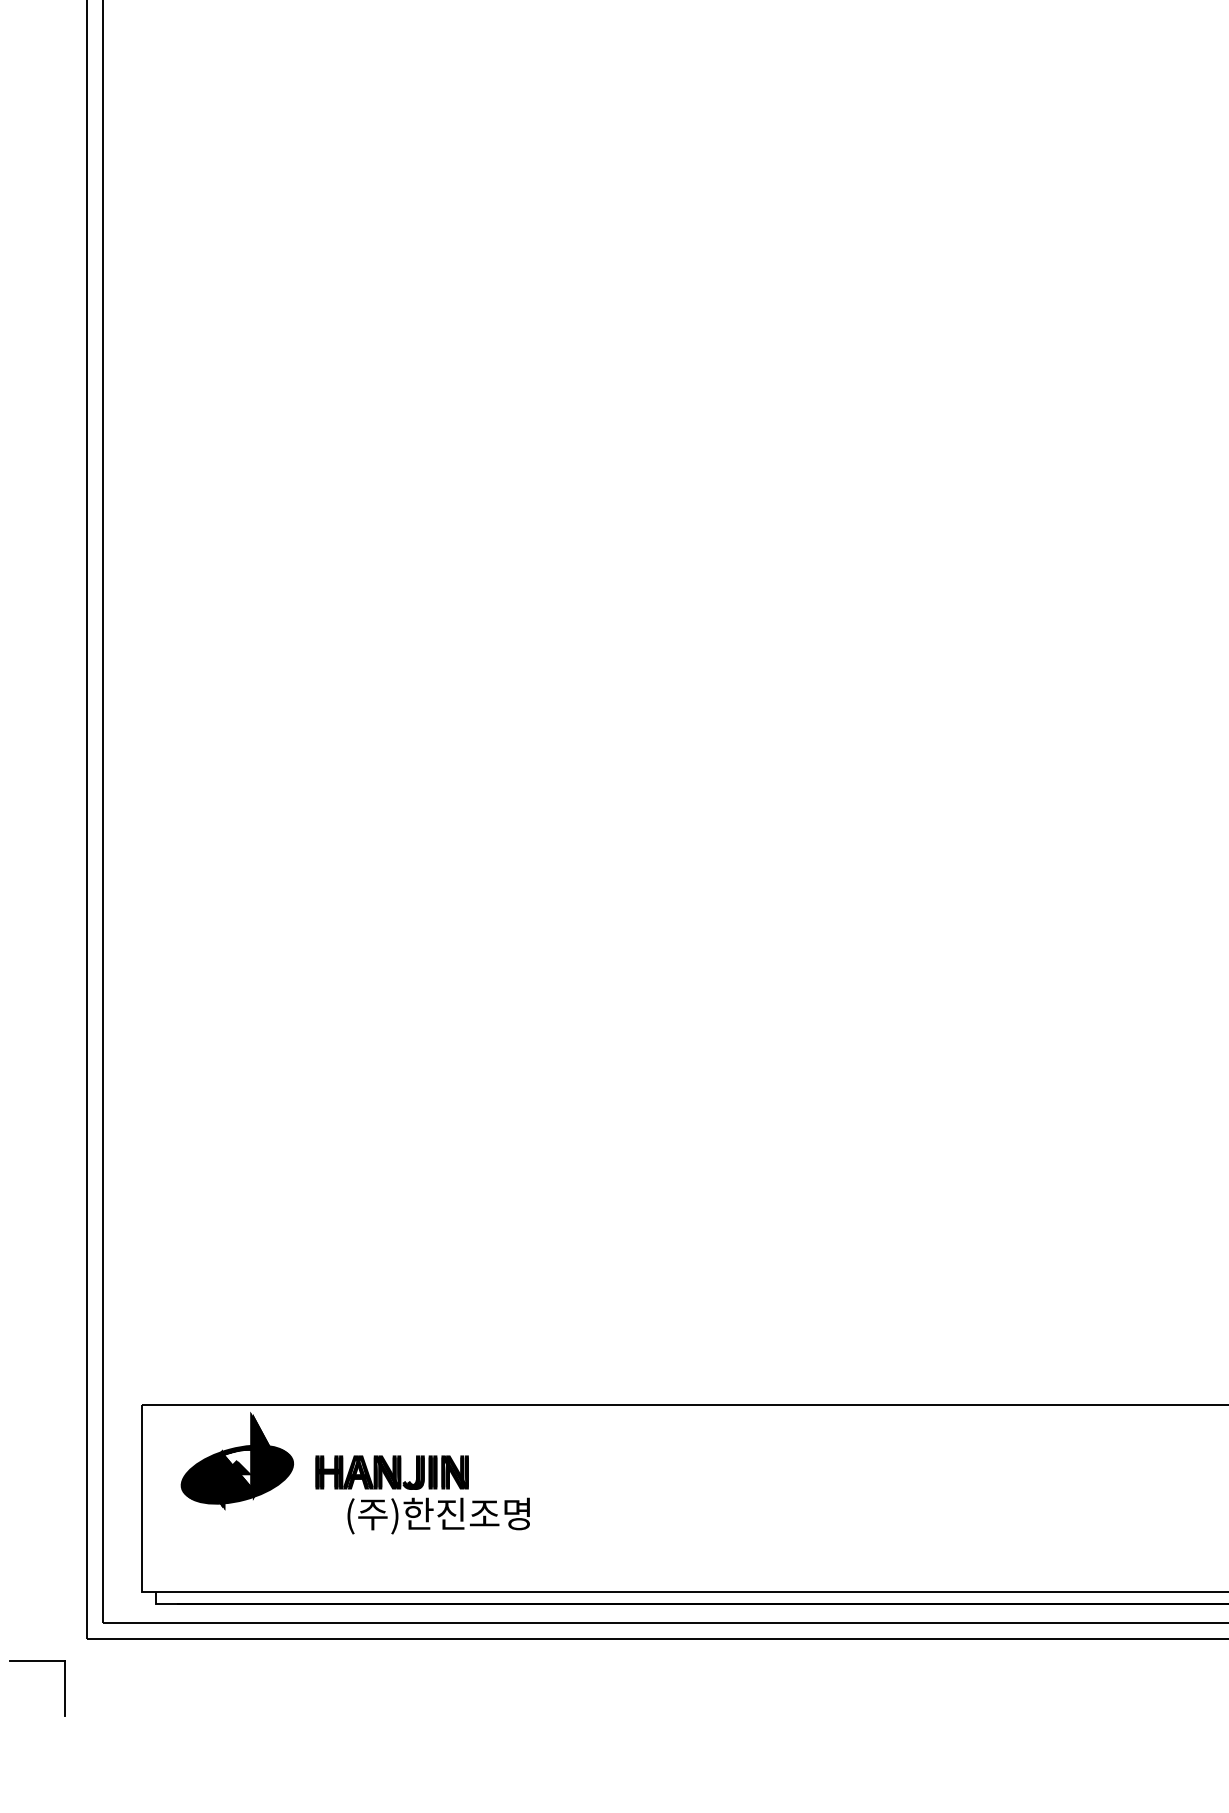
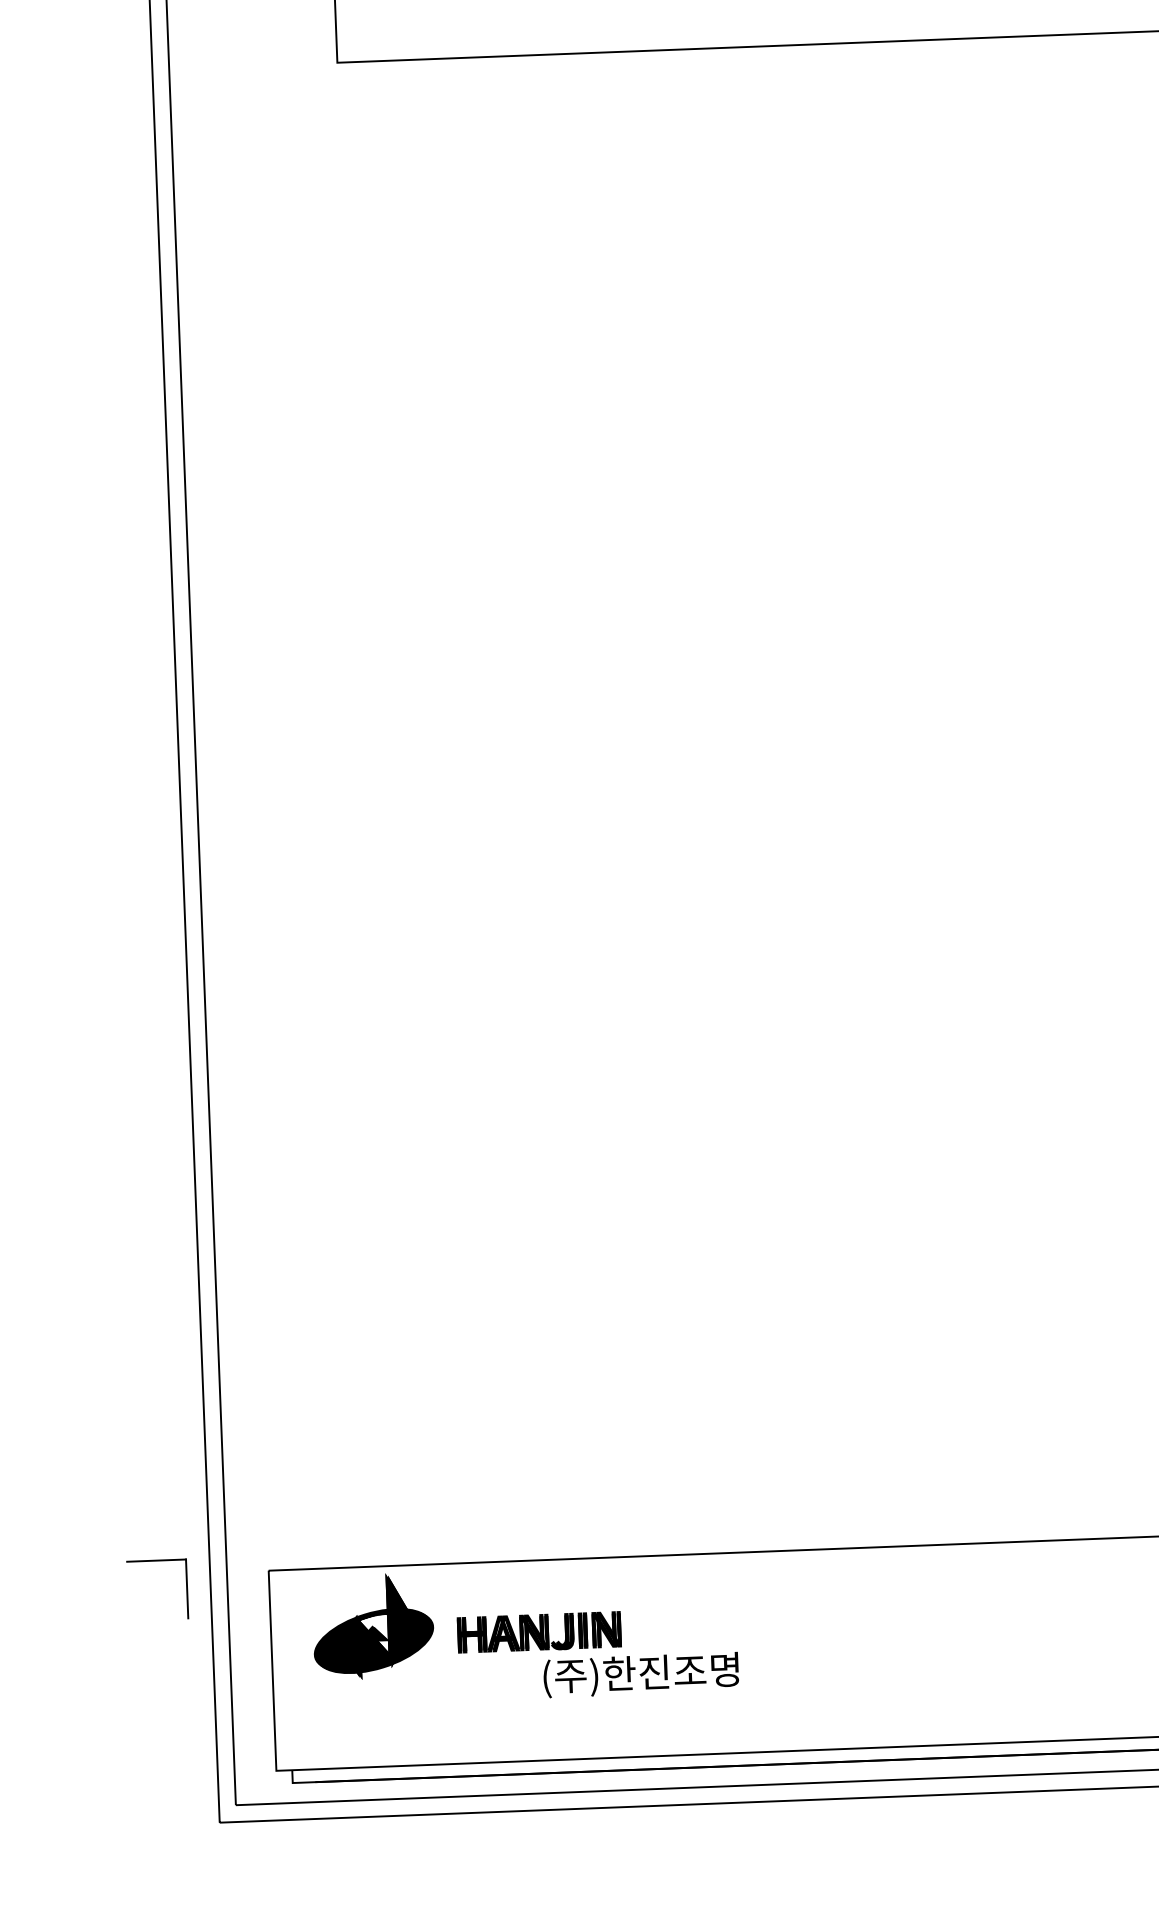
text: (438, 1515) -> (640, 1674), moved
part: (37, 1661) -> (156, 1561), moved

